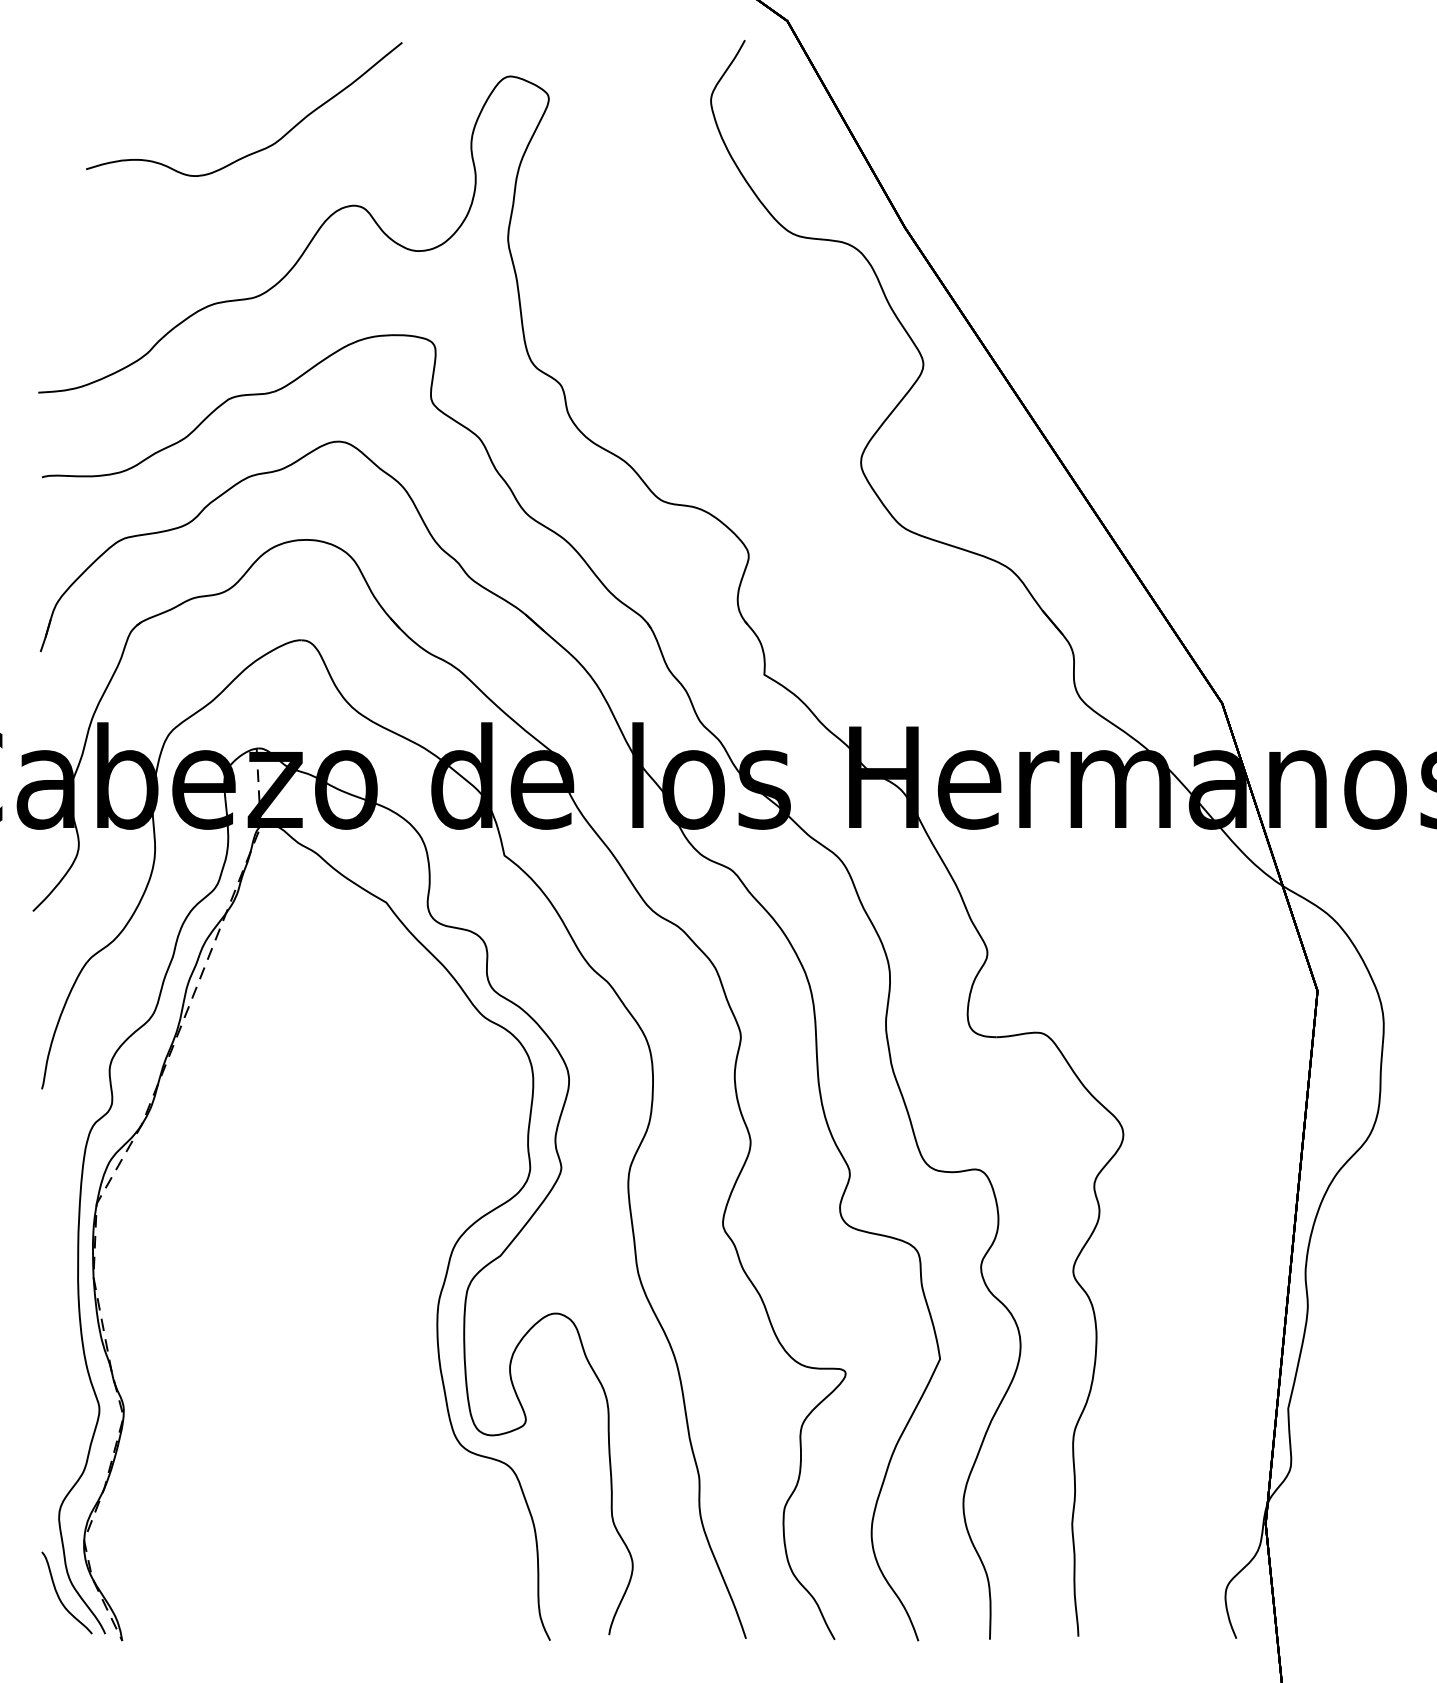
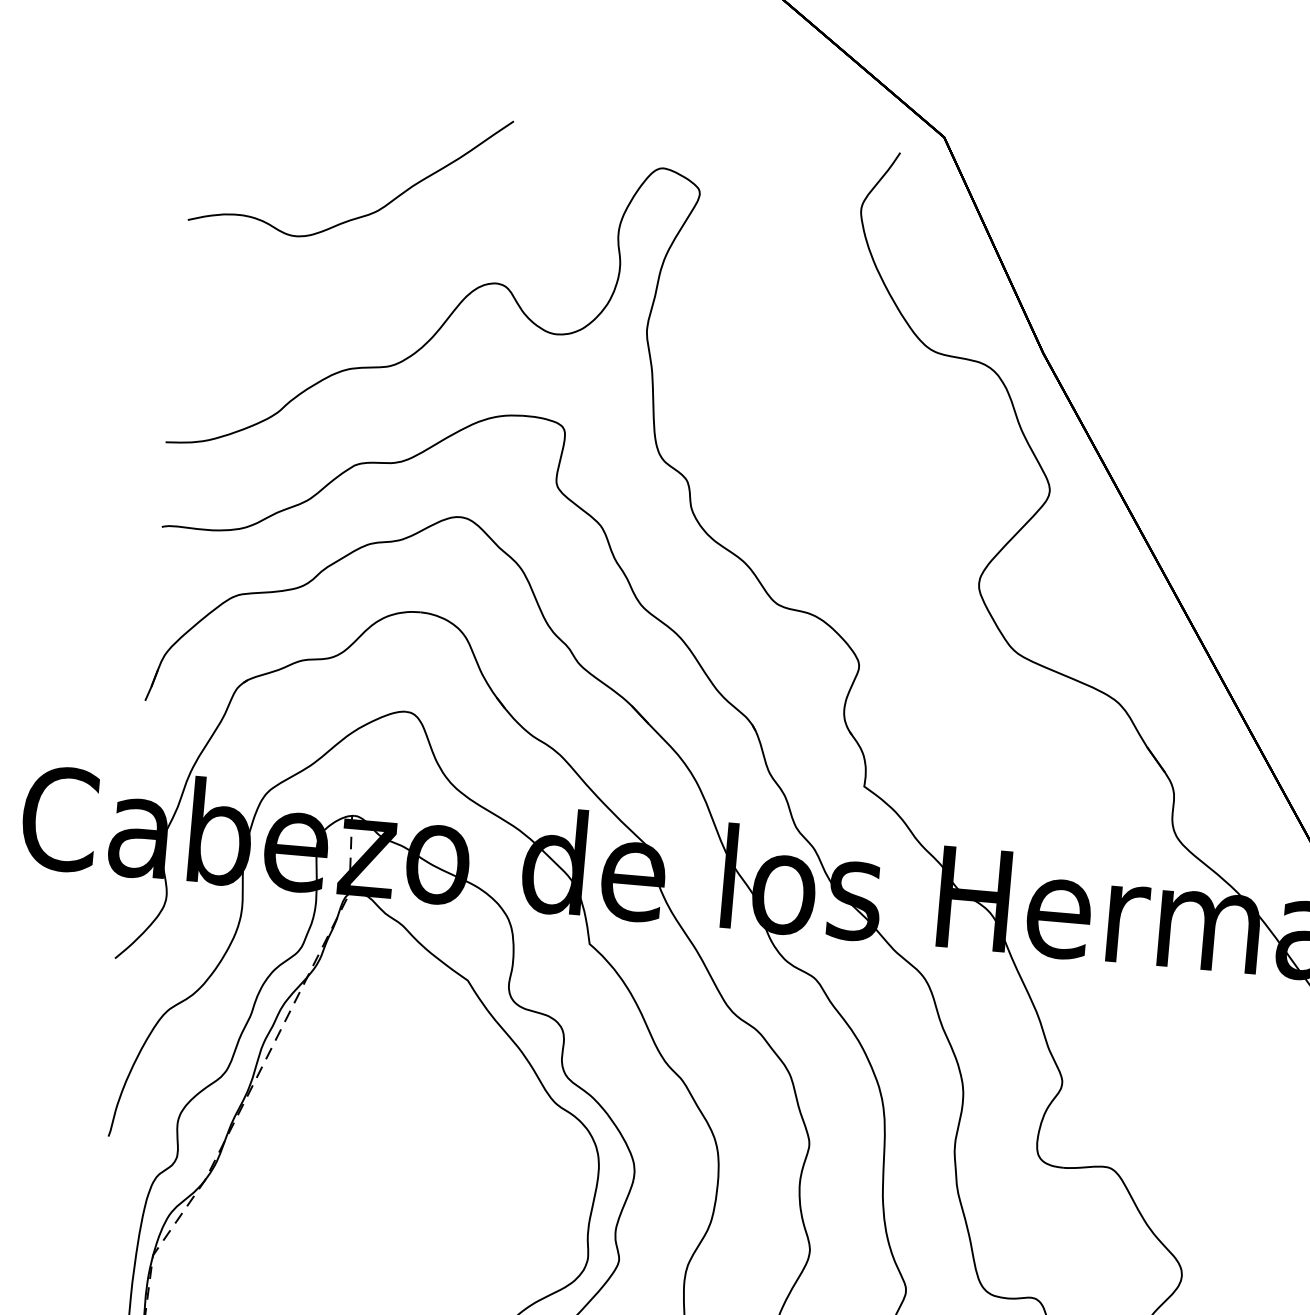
curve: (262, 148) -> (365, 214), moved

